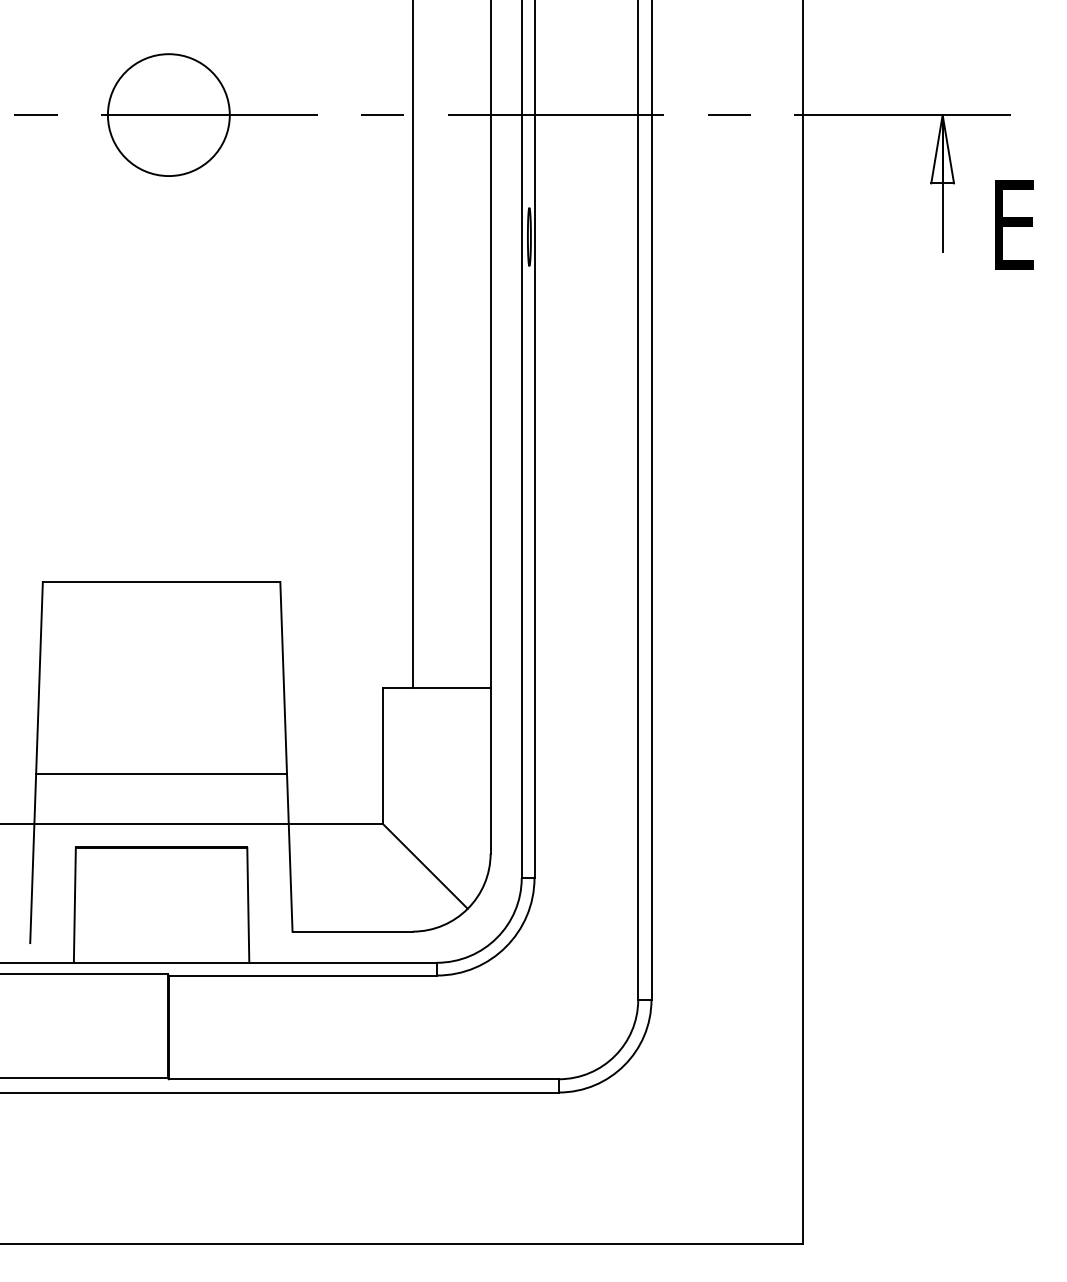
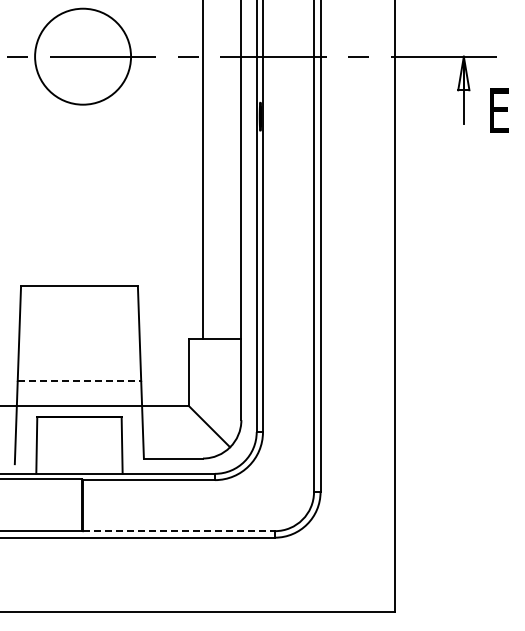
circle: (169, 114) -> (83, 56), size x1.6
line: (161, 773) -> (79, 380), solid -> dashed
line: (364, 1079) -> (179, 531), solid -> dashed

